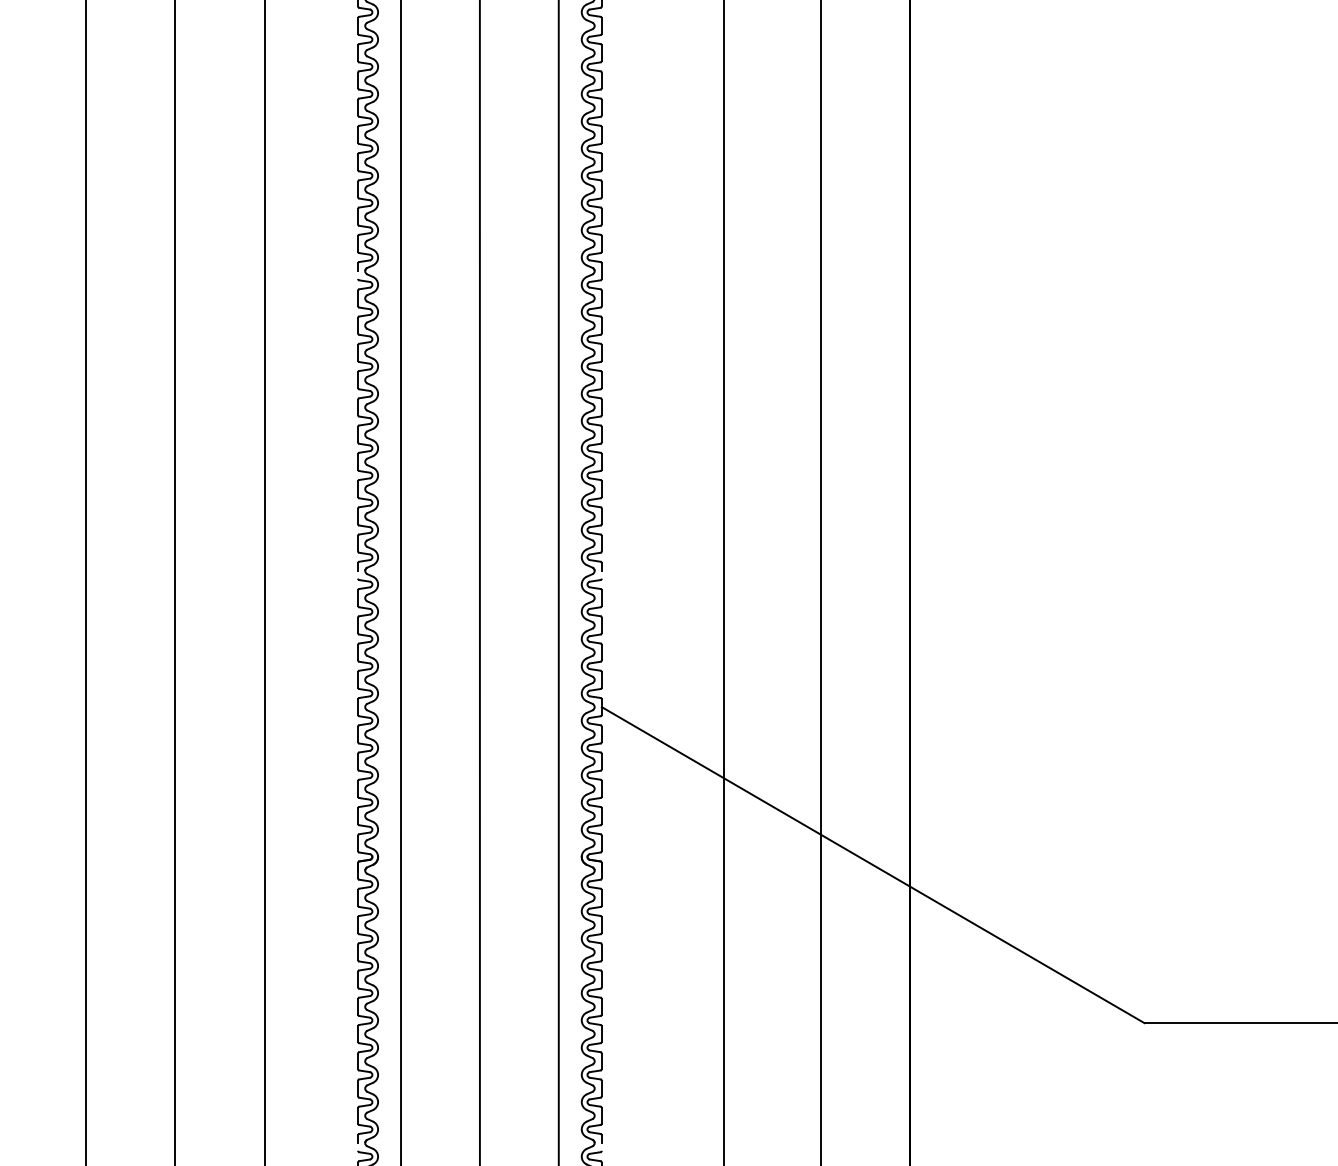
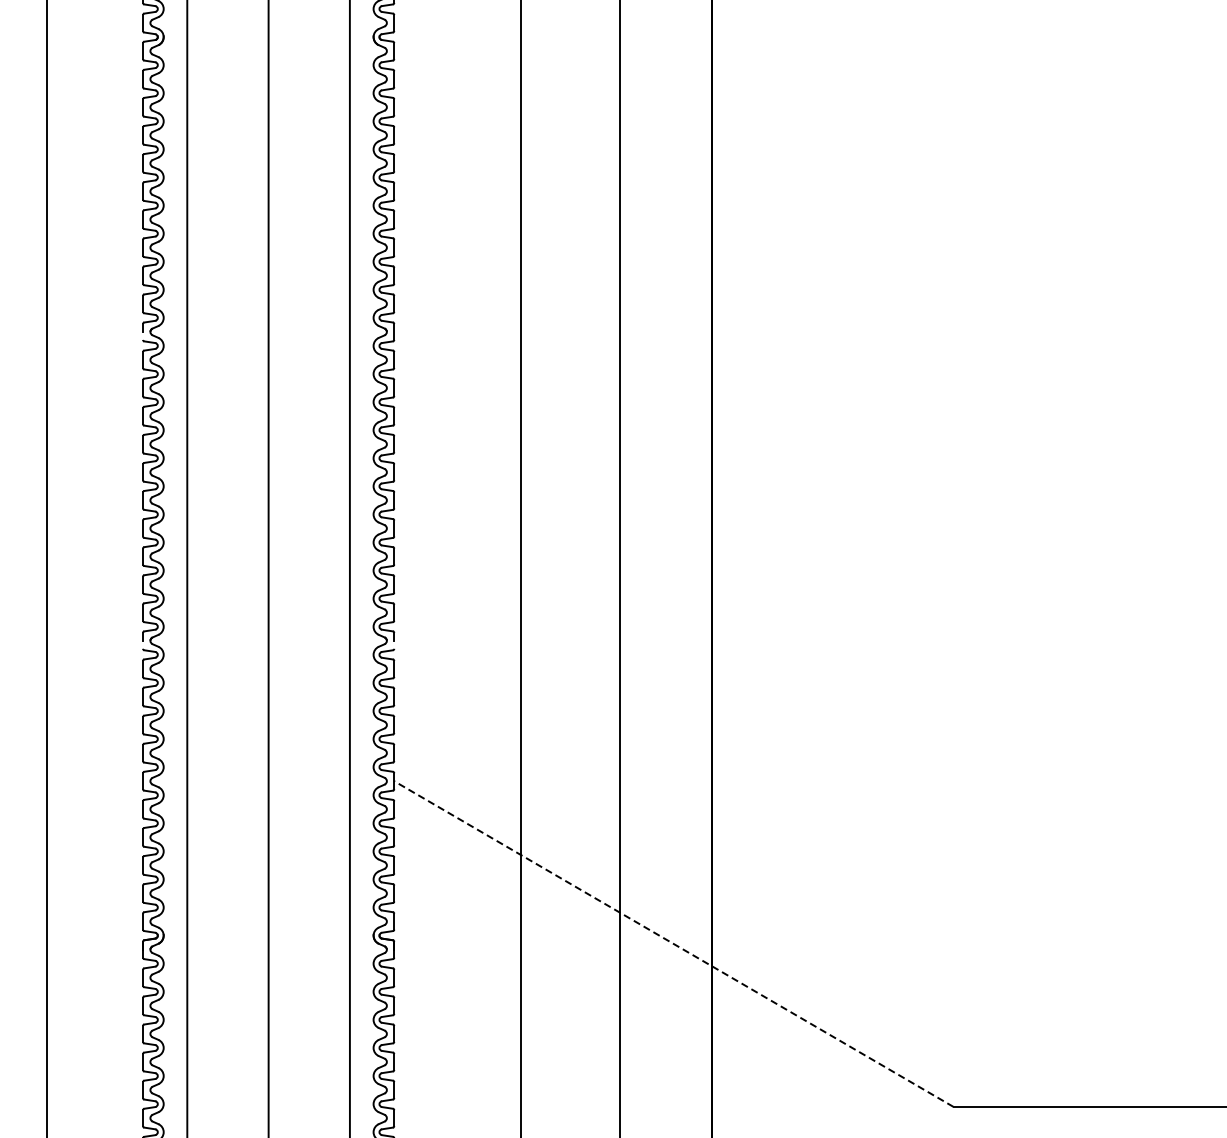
line: (873, 865) -> (674, 944), solid -> dashed

